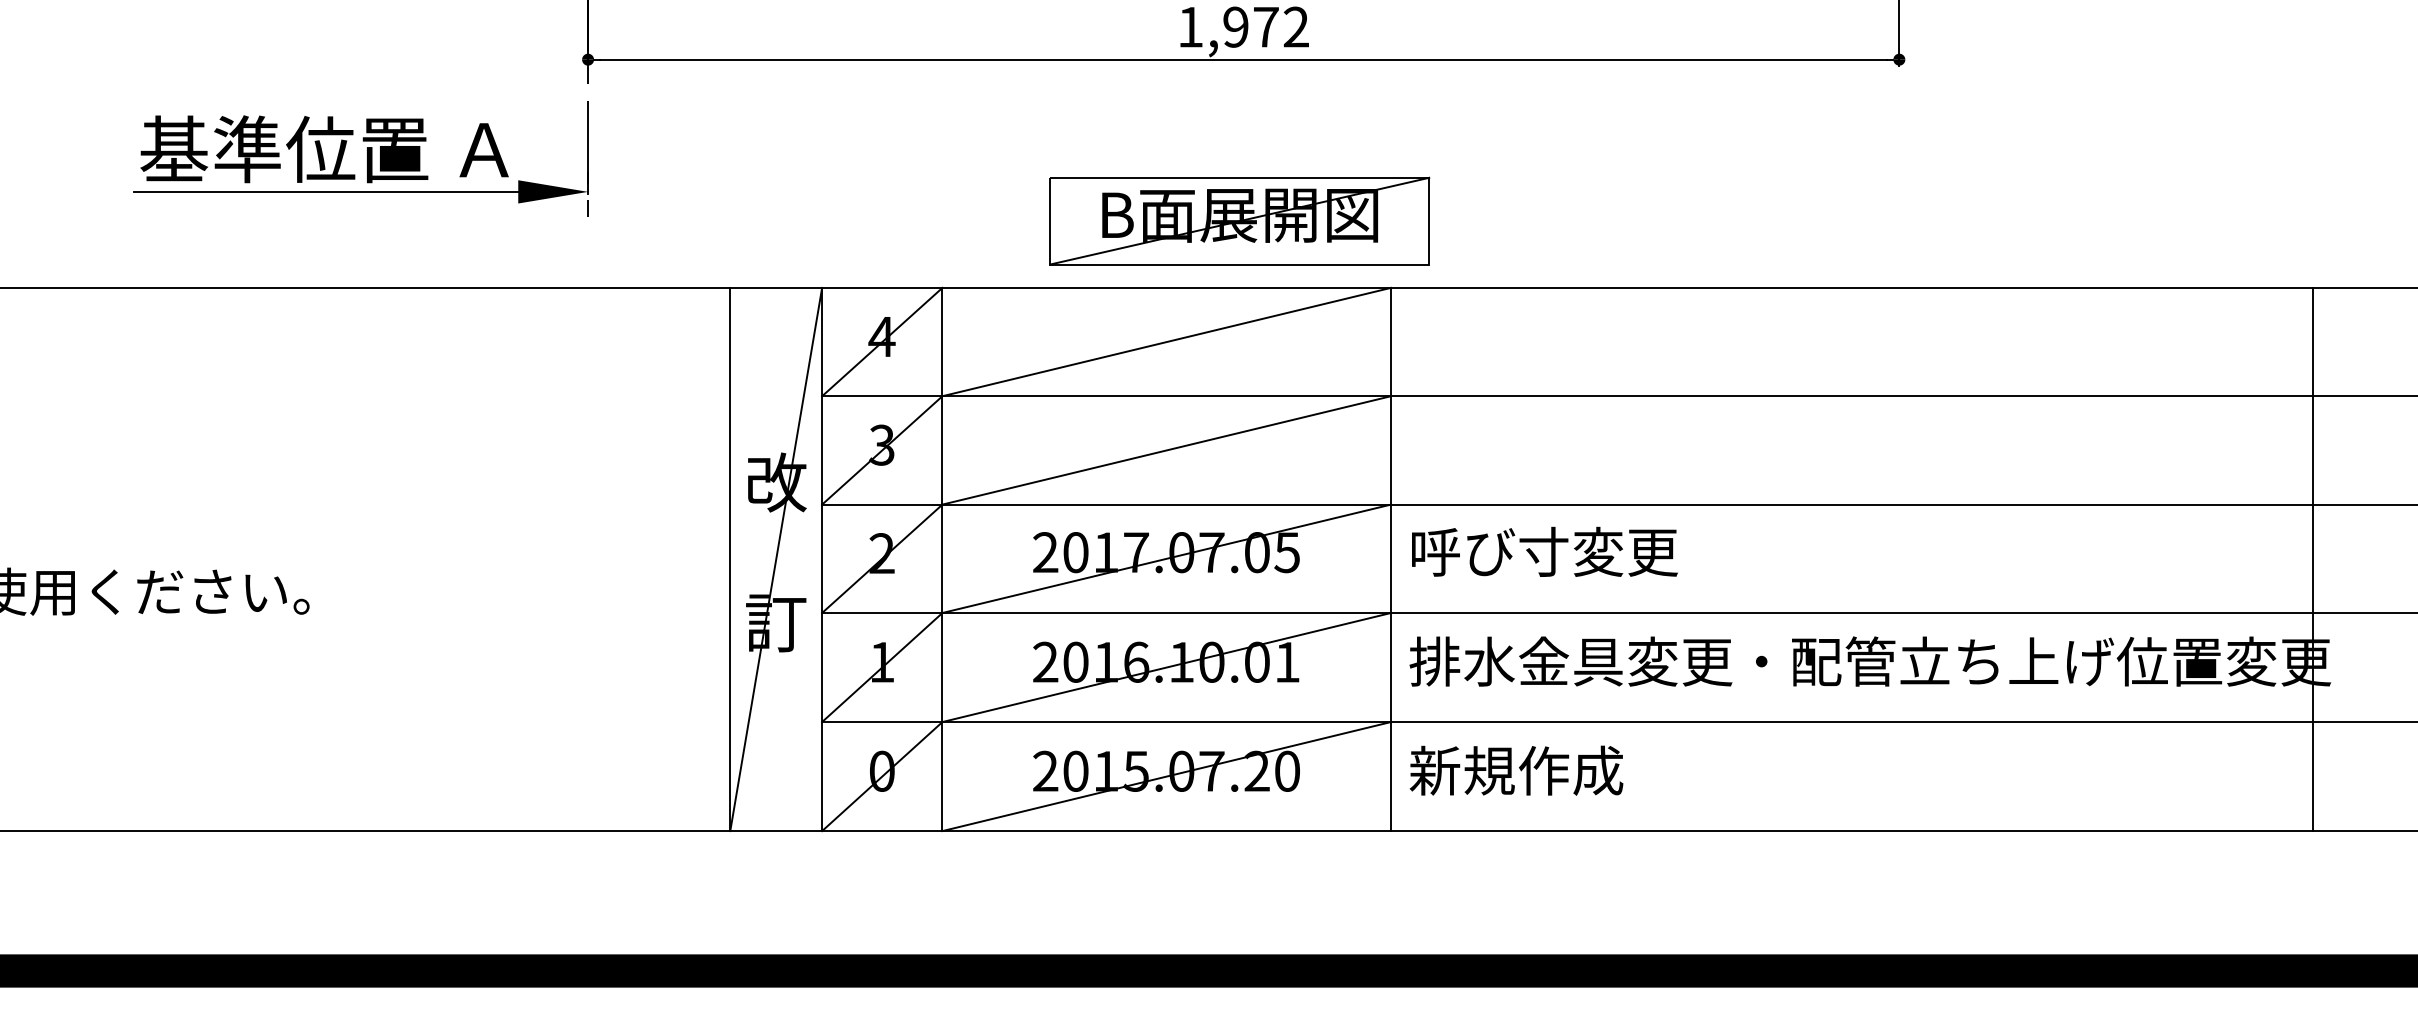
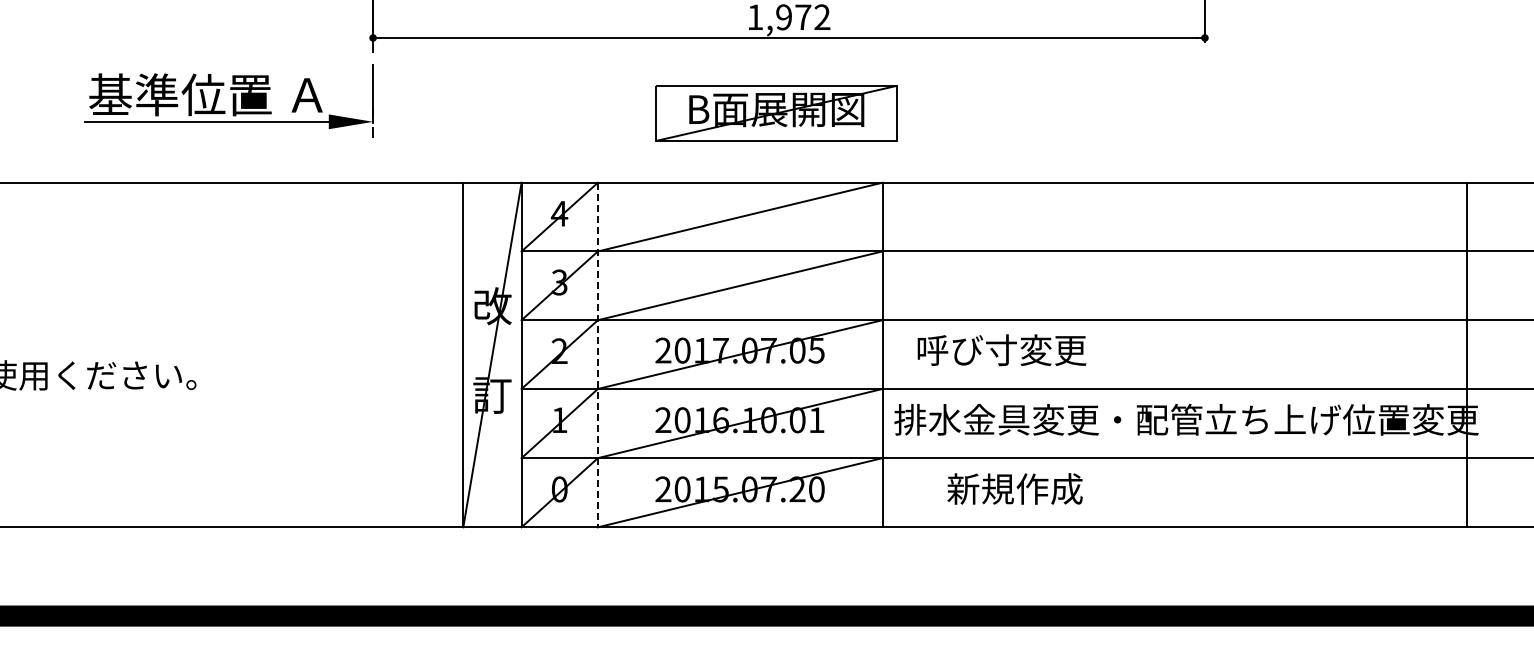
part: (1239, 221) -> (776, 113), moved
text: (1543, 552) -> (1001, 350), moved
line: (941, 560) -> (597, 355), solid -> dashed
text: (1515, 769) -> (1014, 488), moved

